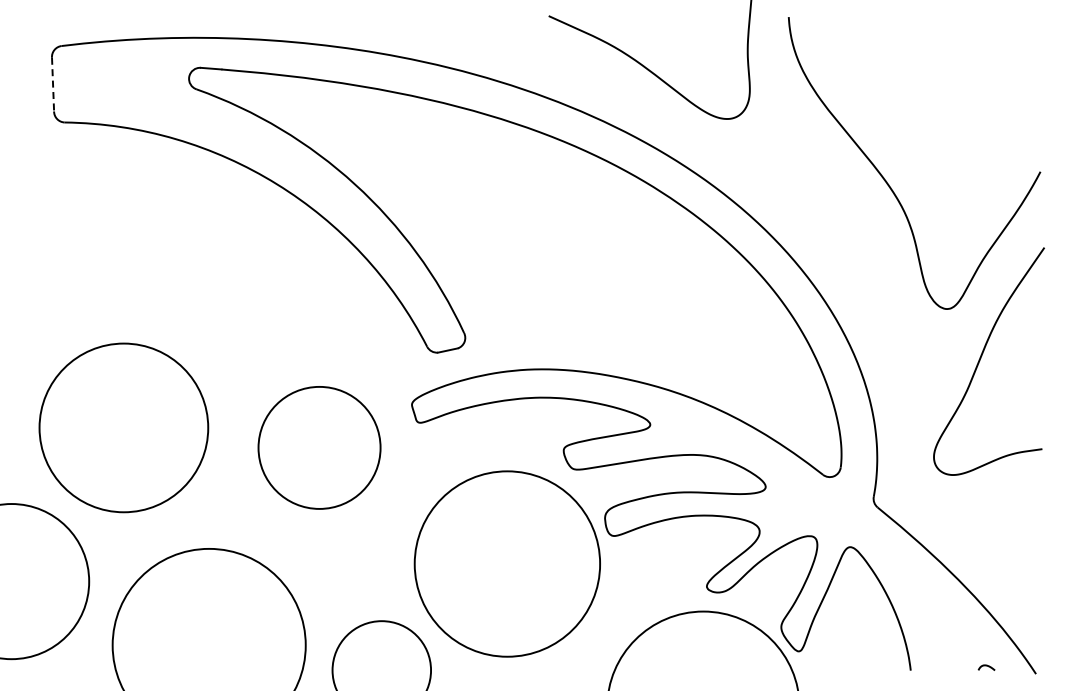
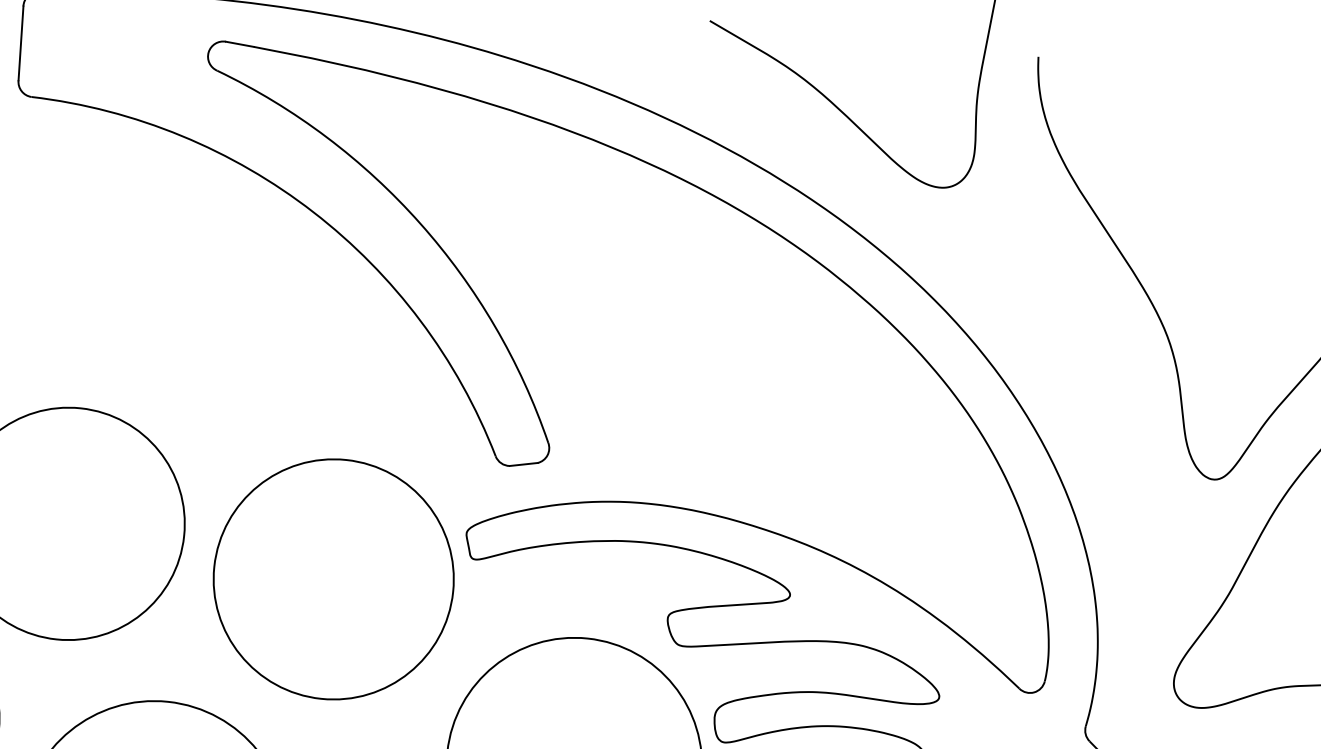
line: (53, 84) -> (21, 43), dashed -> solid
circle: (319, 447) -> (333, 578), size x1.43

